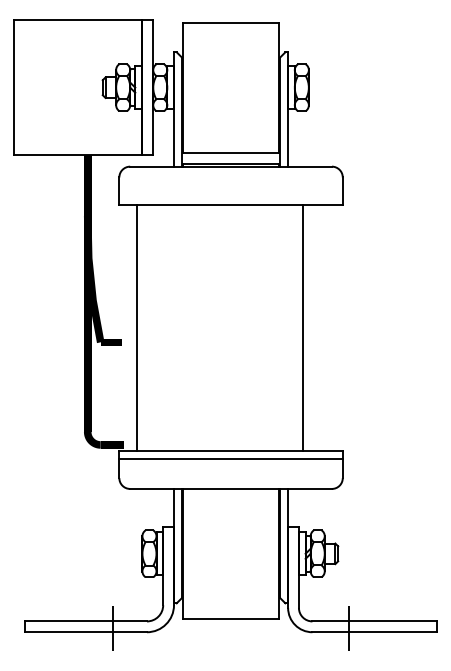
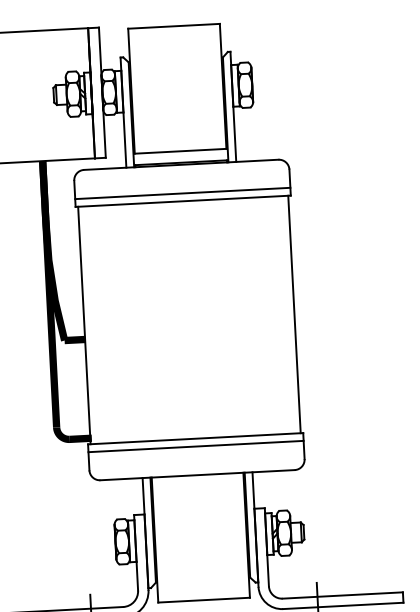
line: (230, 196) -> (182, 193), added
line: (136, 327) -> (83, 325), moved
line: (303, 327) -> (294, 314), moved

